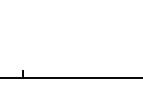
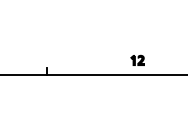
part: (113, 62) -> (137, 59), added

